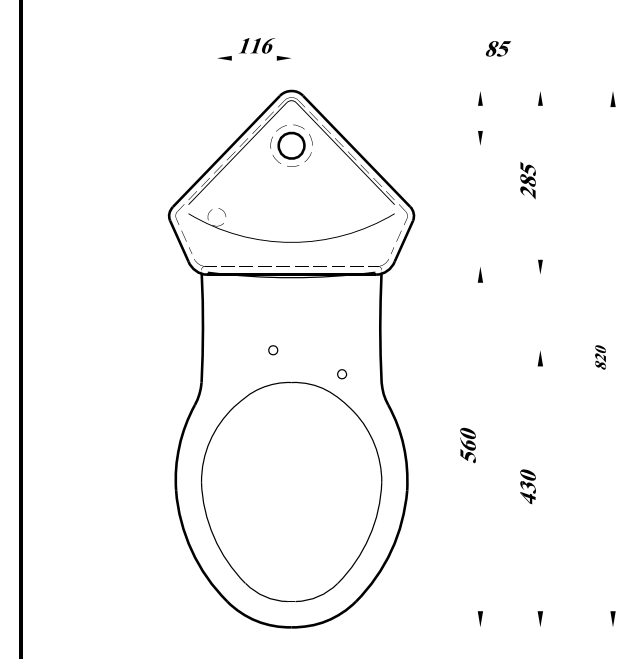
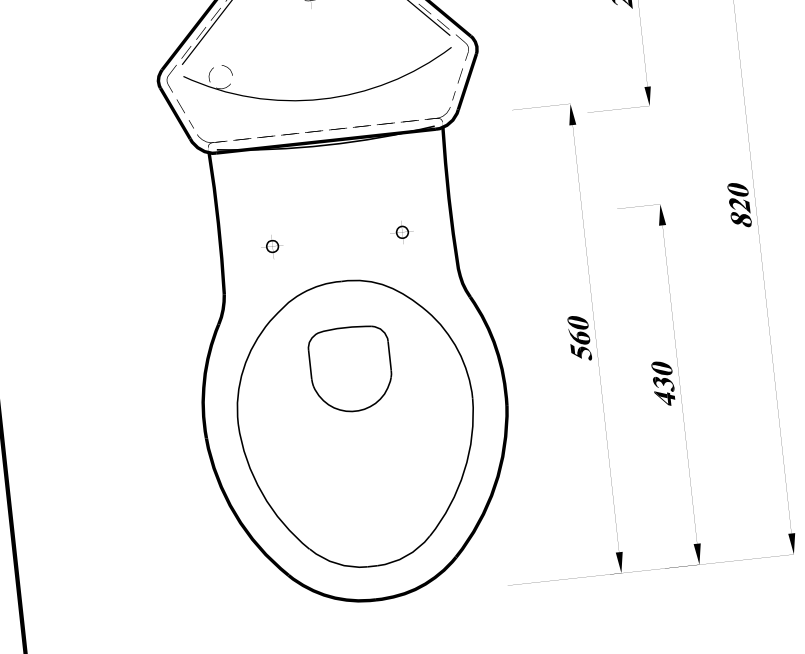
part: (273, 350) -> (272, 246), moved
part: (600, 357) -> (739, 205), size x1.43
part: (342, 374) -> (403, 232), moved
part: (291, 449) -> (350, 368), added

